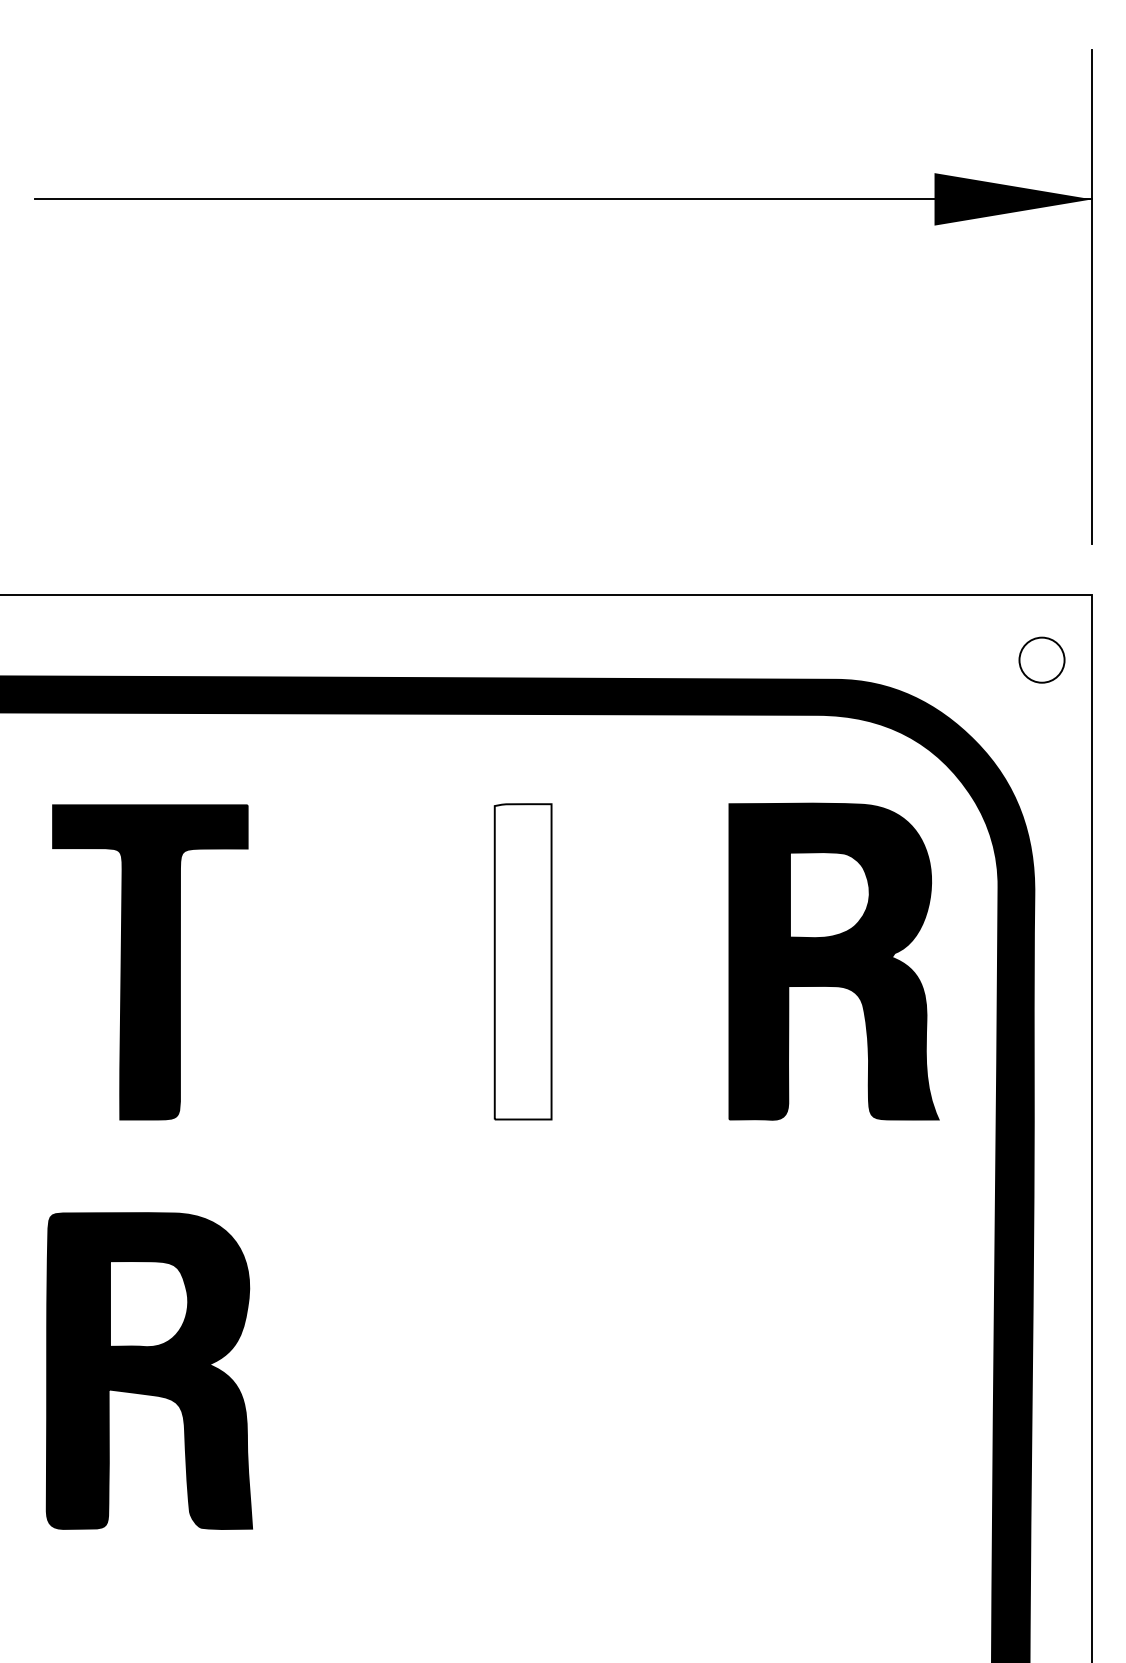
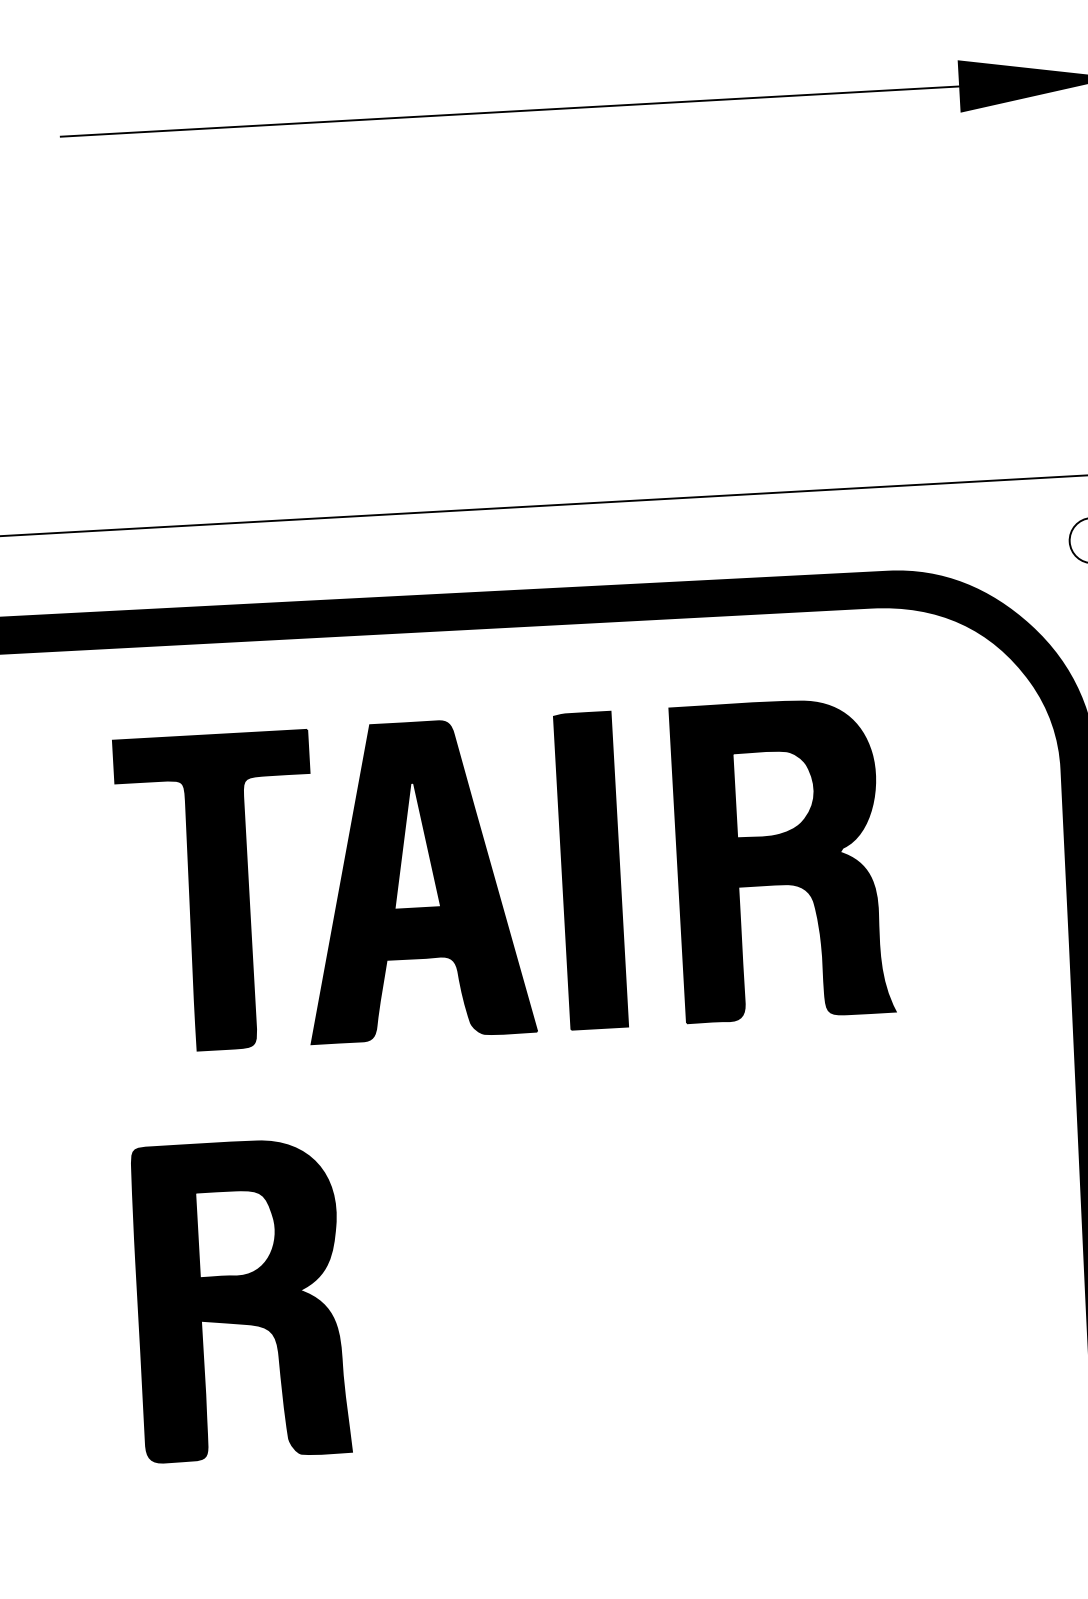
part: (347, 961) -> (415, 880), added
fill: (522, 961) -> (590, 870), added
part: (833, 961) -> (782, 859), moved

